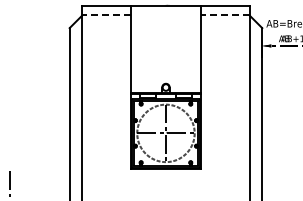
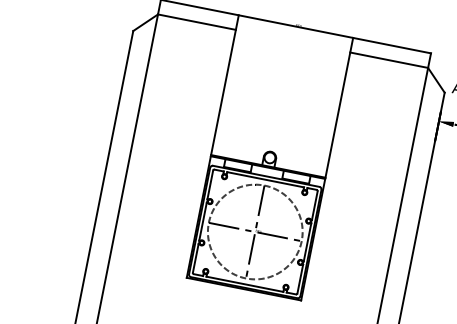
line: (106, 15) -> (196, 22), dashed -> solid
line: (224, 15) -> (387, 60), dashed -> solid

